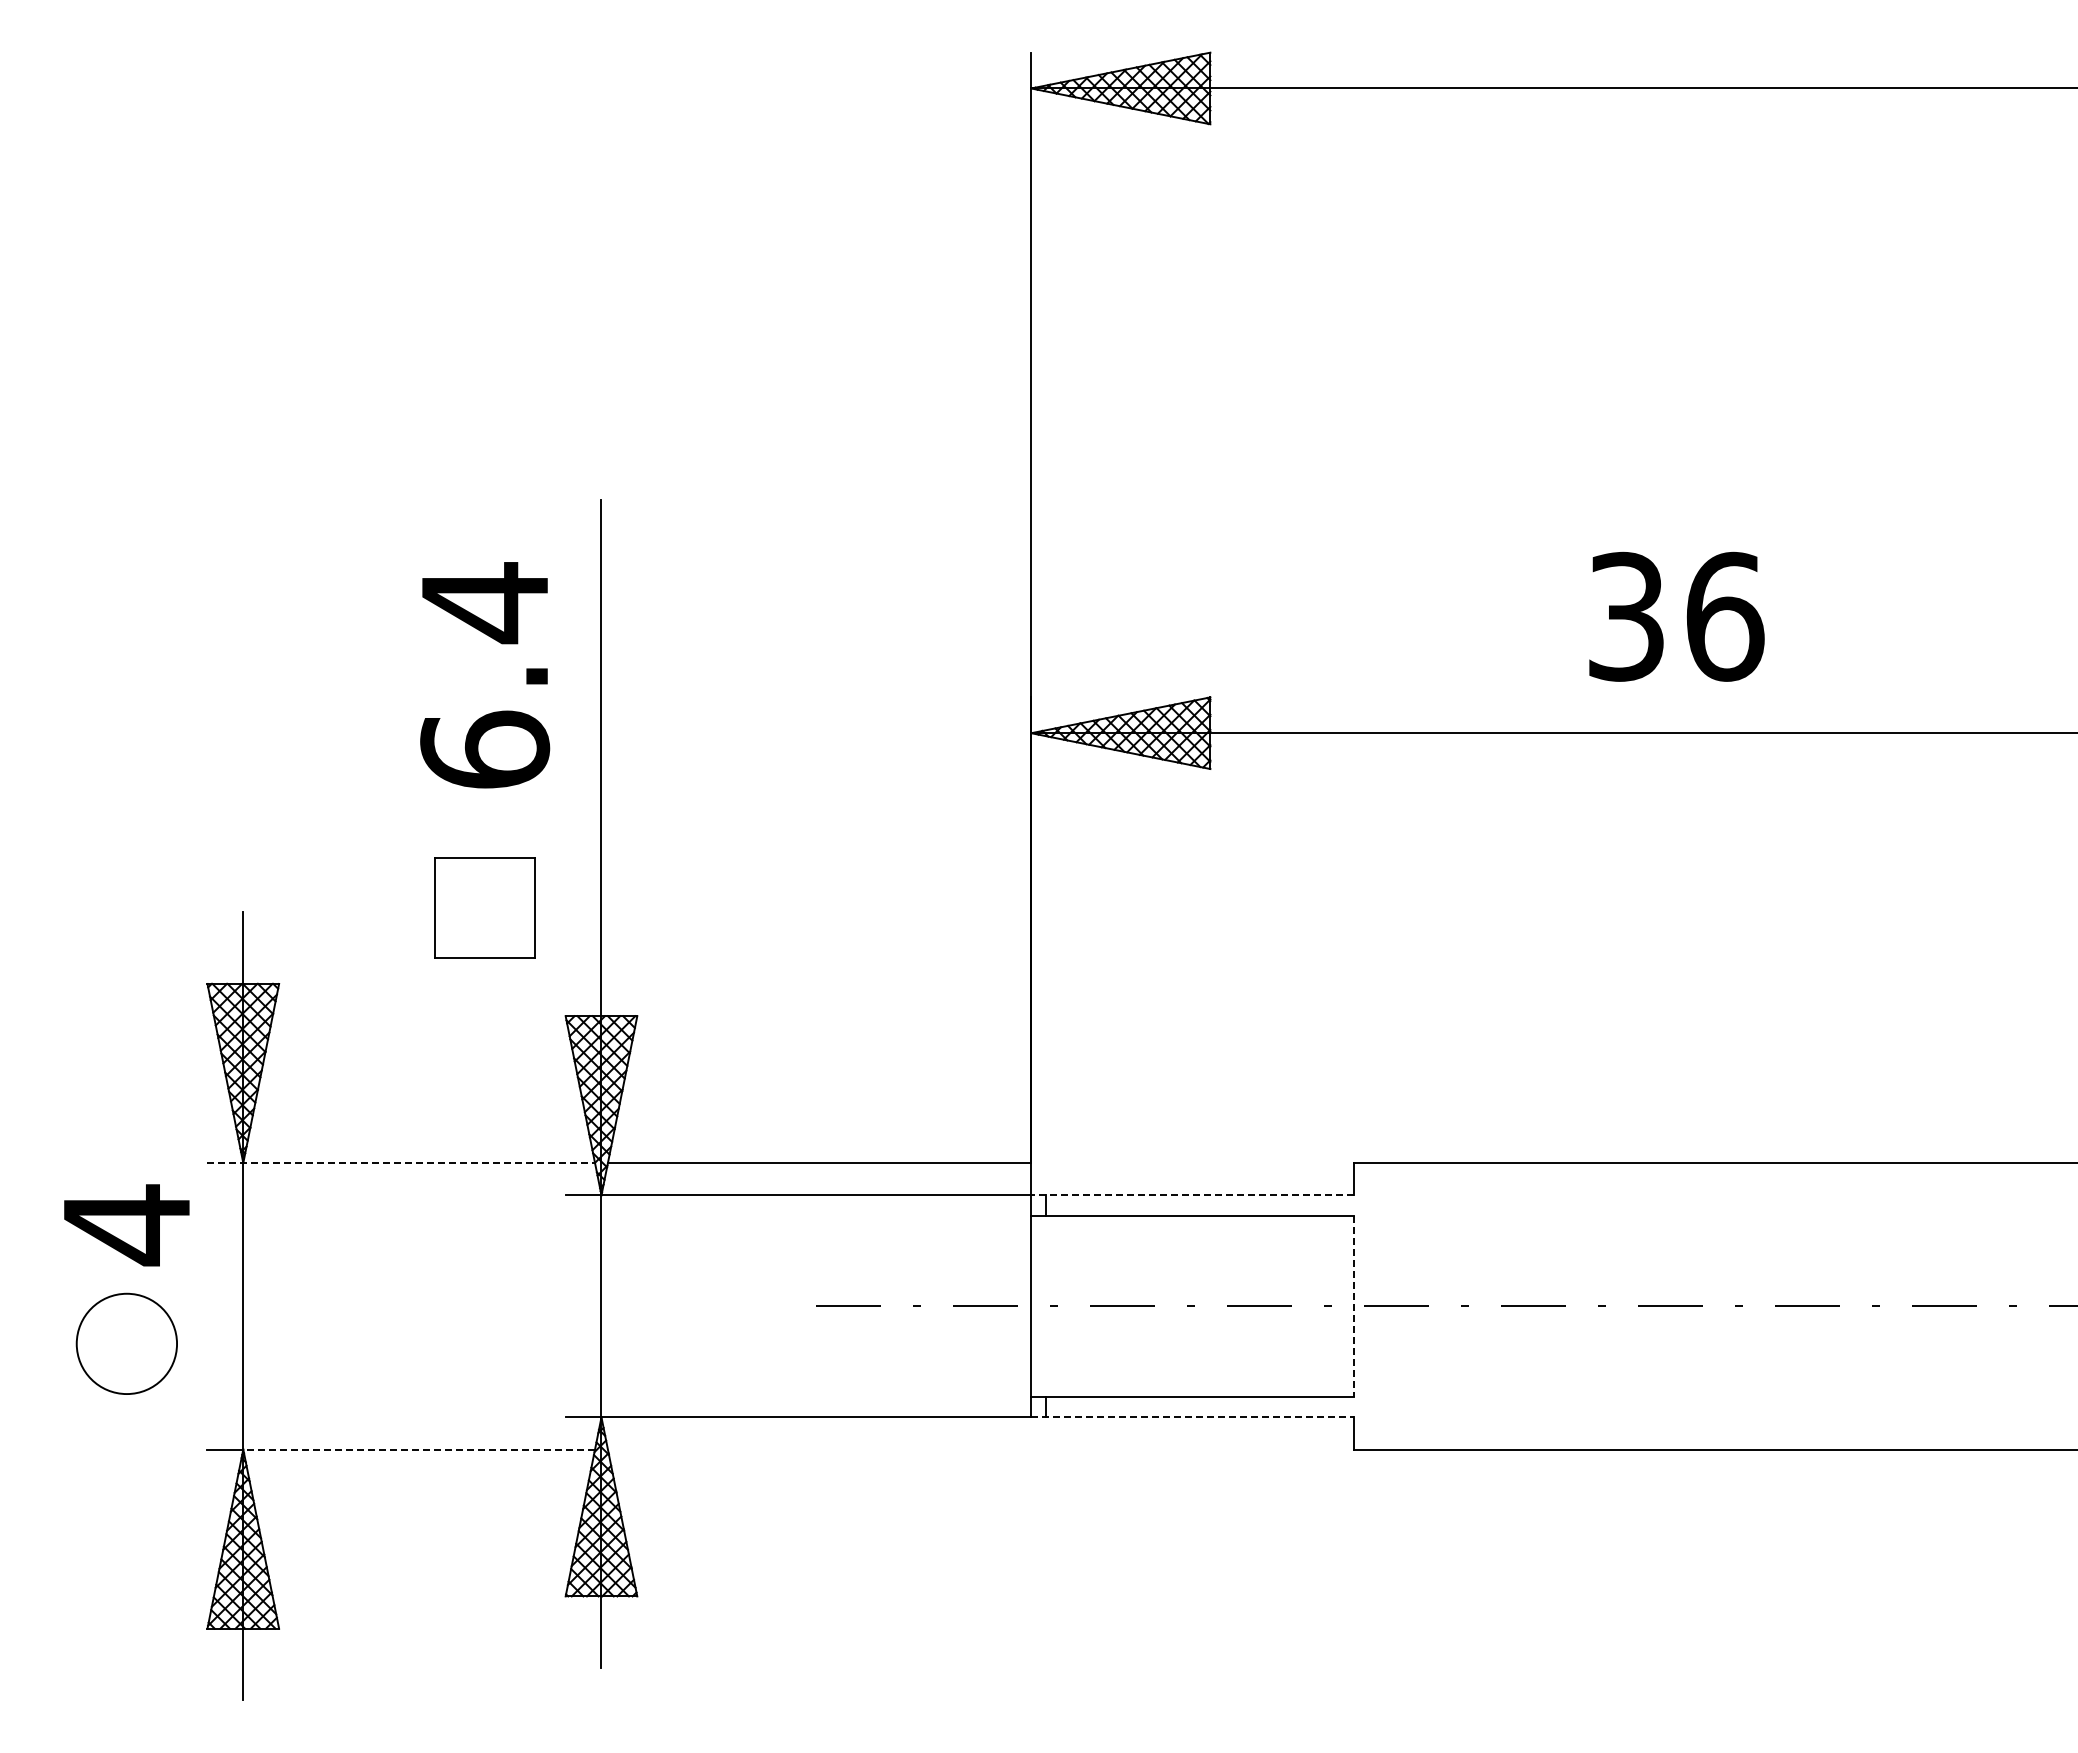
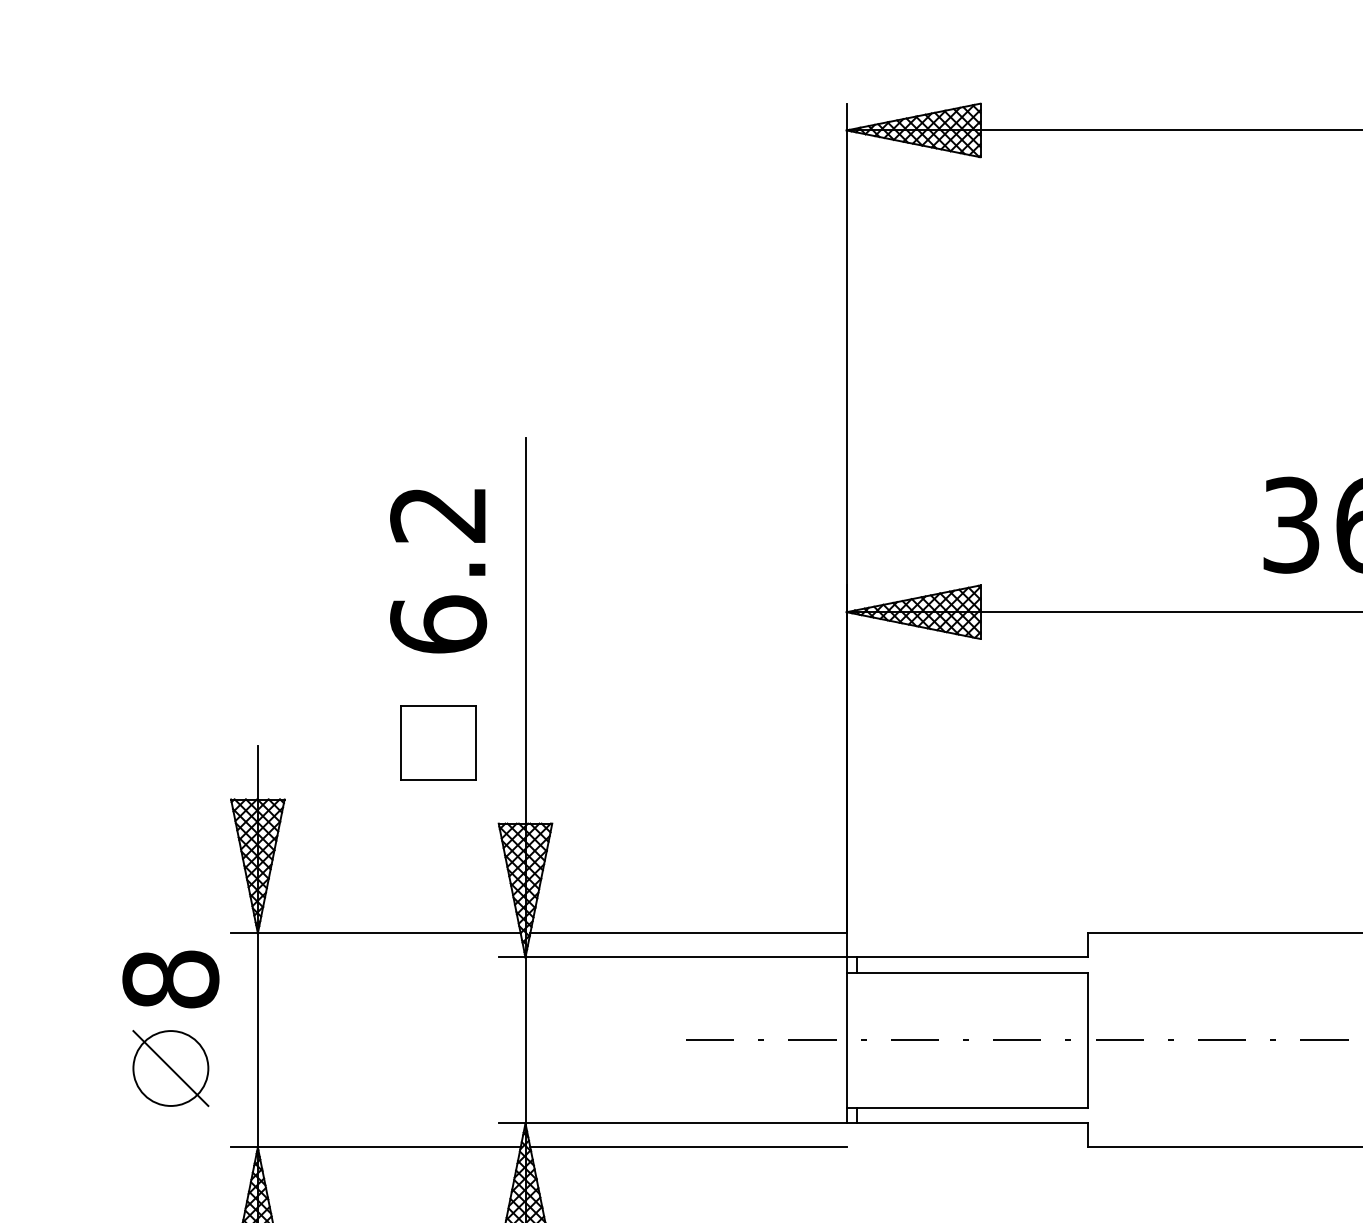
text: (483, 603) -> (437, 515), 6.4 -> 6.2
line: (401, 1163) -> (376, 933), dashed -> solid
line: (1191, 1195) -> (966, 957), dashed -> solid
text: (126, 1225) -> (170, 980), 4 -> 8
line: (1353, 1306) -> (1087, 1040), dashed -> solid
line: (126, 1343) -> (170, 1068), added
line: (1192, 1417) -> (967, 1123), dashed -> solid
line: (419, 1449) -> (389, 1147), dashed -> solid
line: (819, 1449) -> (688, 1147), added

